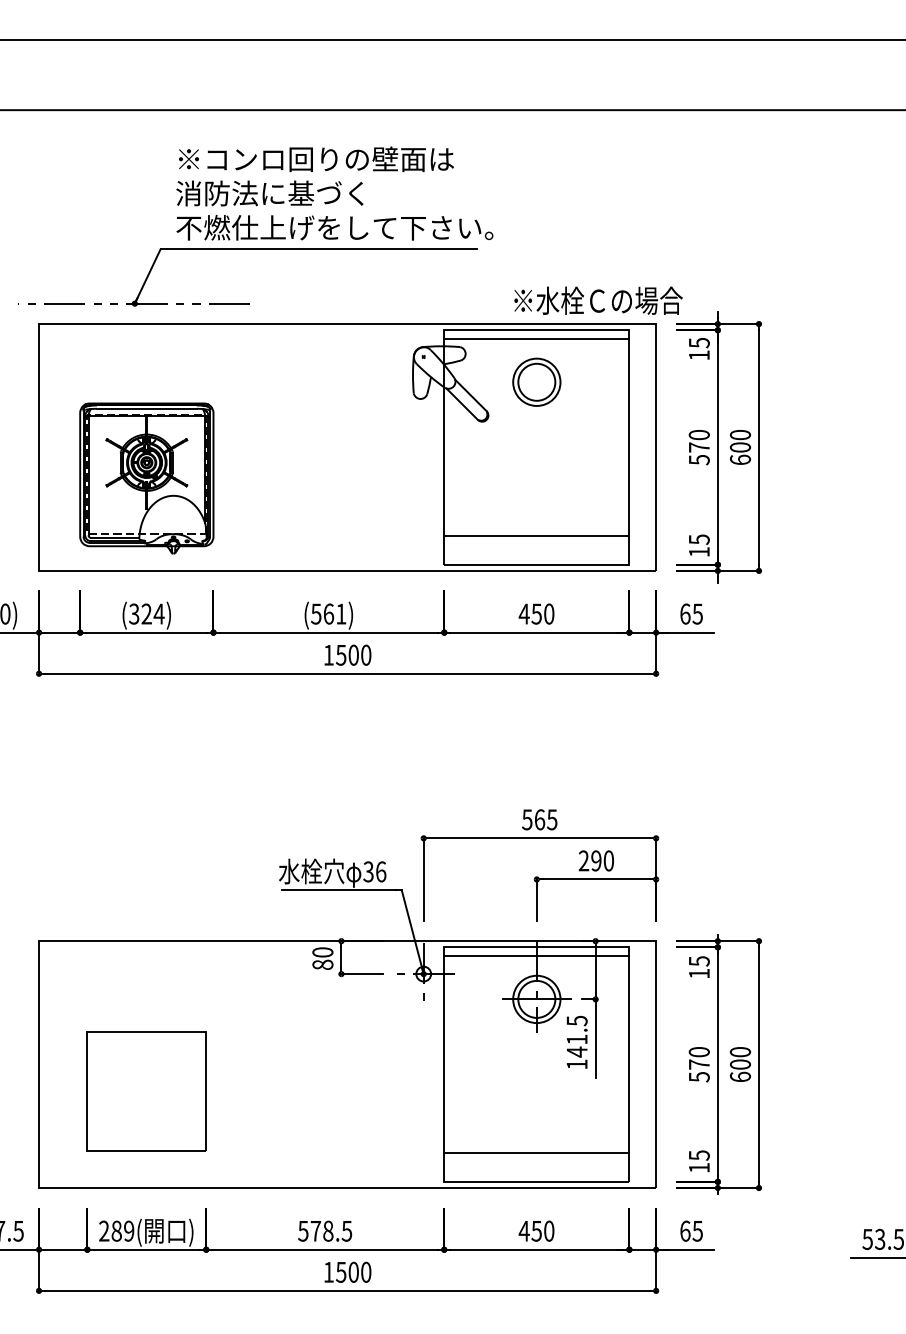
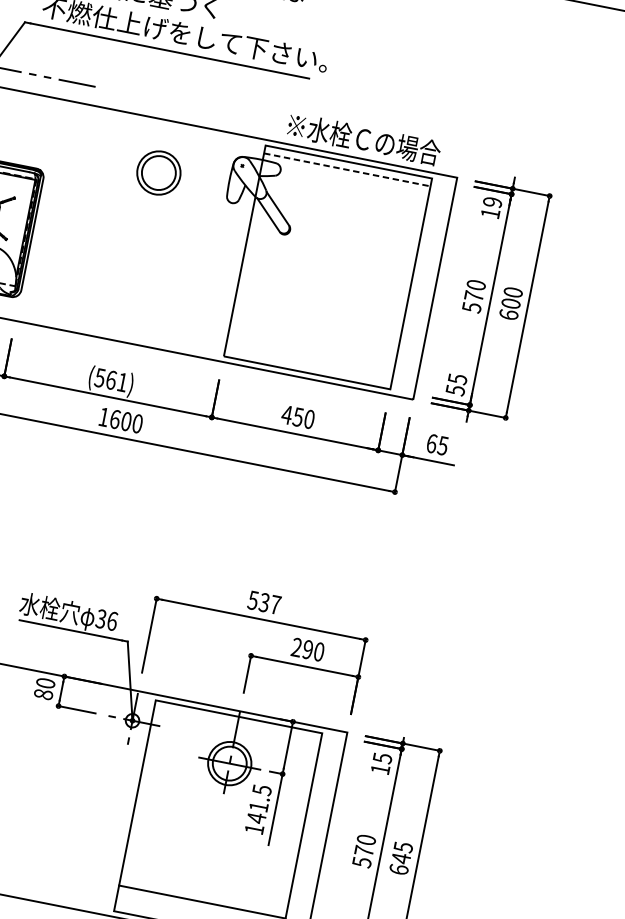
text: (598, 300) -> (364, 139), moved
line: (536, 338) -> (347, 169), solid -> dashed
text: (698, 343) -> (491, 202), 15 -> 19
part: (536, 381) -> (158, 172), moved
line: (536, 536) -> (311, 347), removed
text: (699, 552) -> (455, 390), 15 -> 55
text: (341, 654) -> (115, 418), 1500 -> 1600
text: (545, 819) -> (269, 603), 565 -> 537
line: (536, 956) -> (237, 724), removed
text: (740, 1058) -> (402, 853), 600 -> 645

